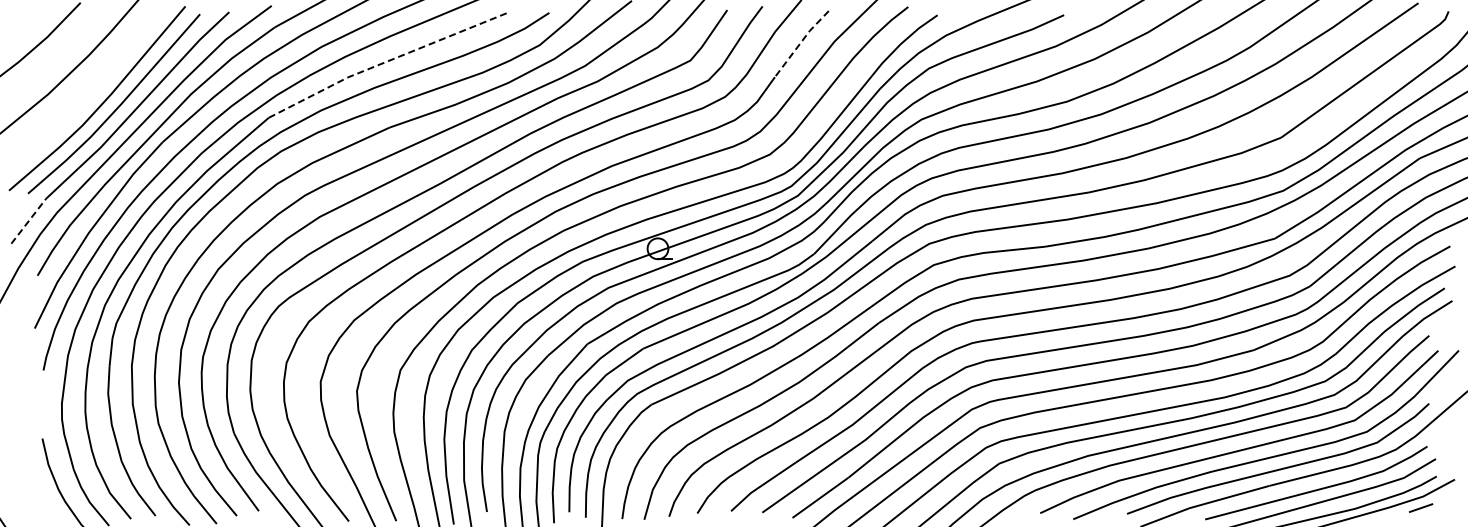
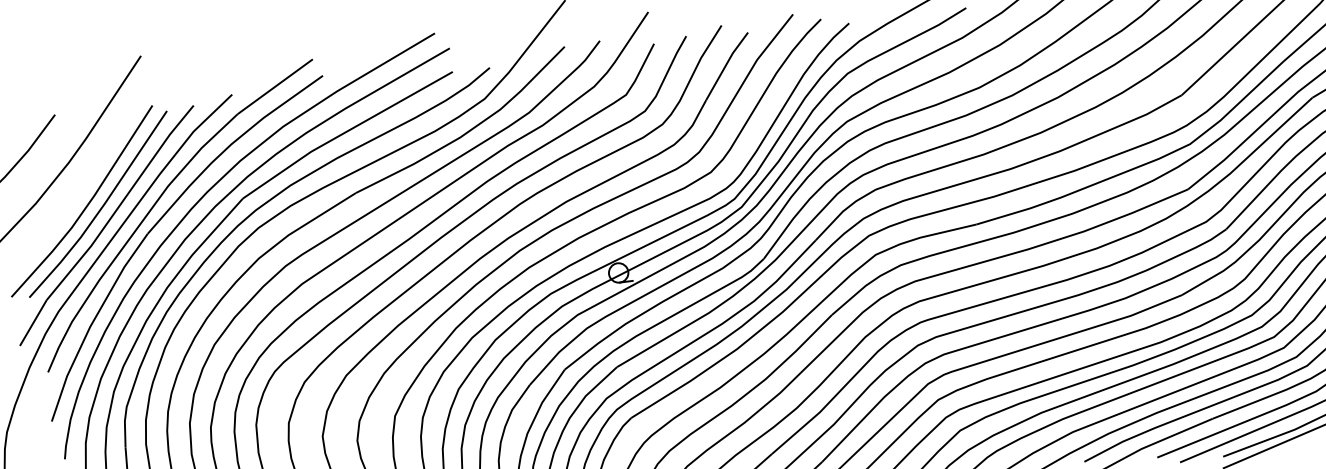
line: (800, 42) -> (725, 65), dashed -> solid
line: (387, 61) -> (345, 132), dashed -> solid
line: (29, 220) -> (33, 322), dashed -> solid

